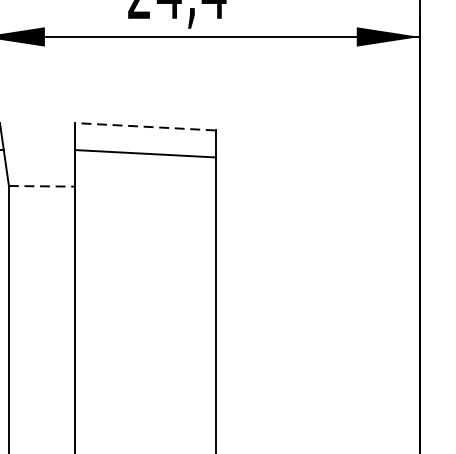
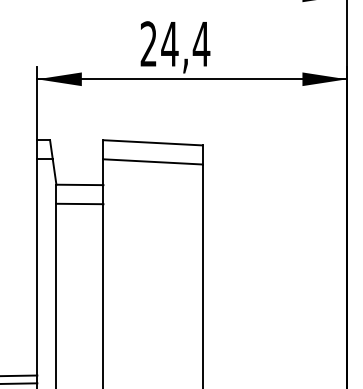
line: (146, 126) -> (153, 142), dashed -> solid
line: (41, 185) -> (79, 184), dashed -> solid
line: (41, 212) -> (79, 203), added

